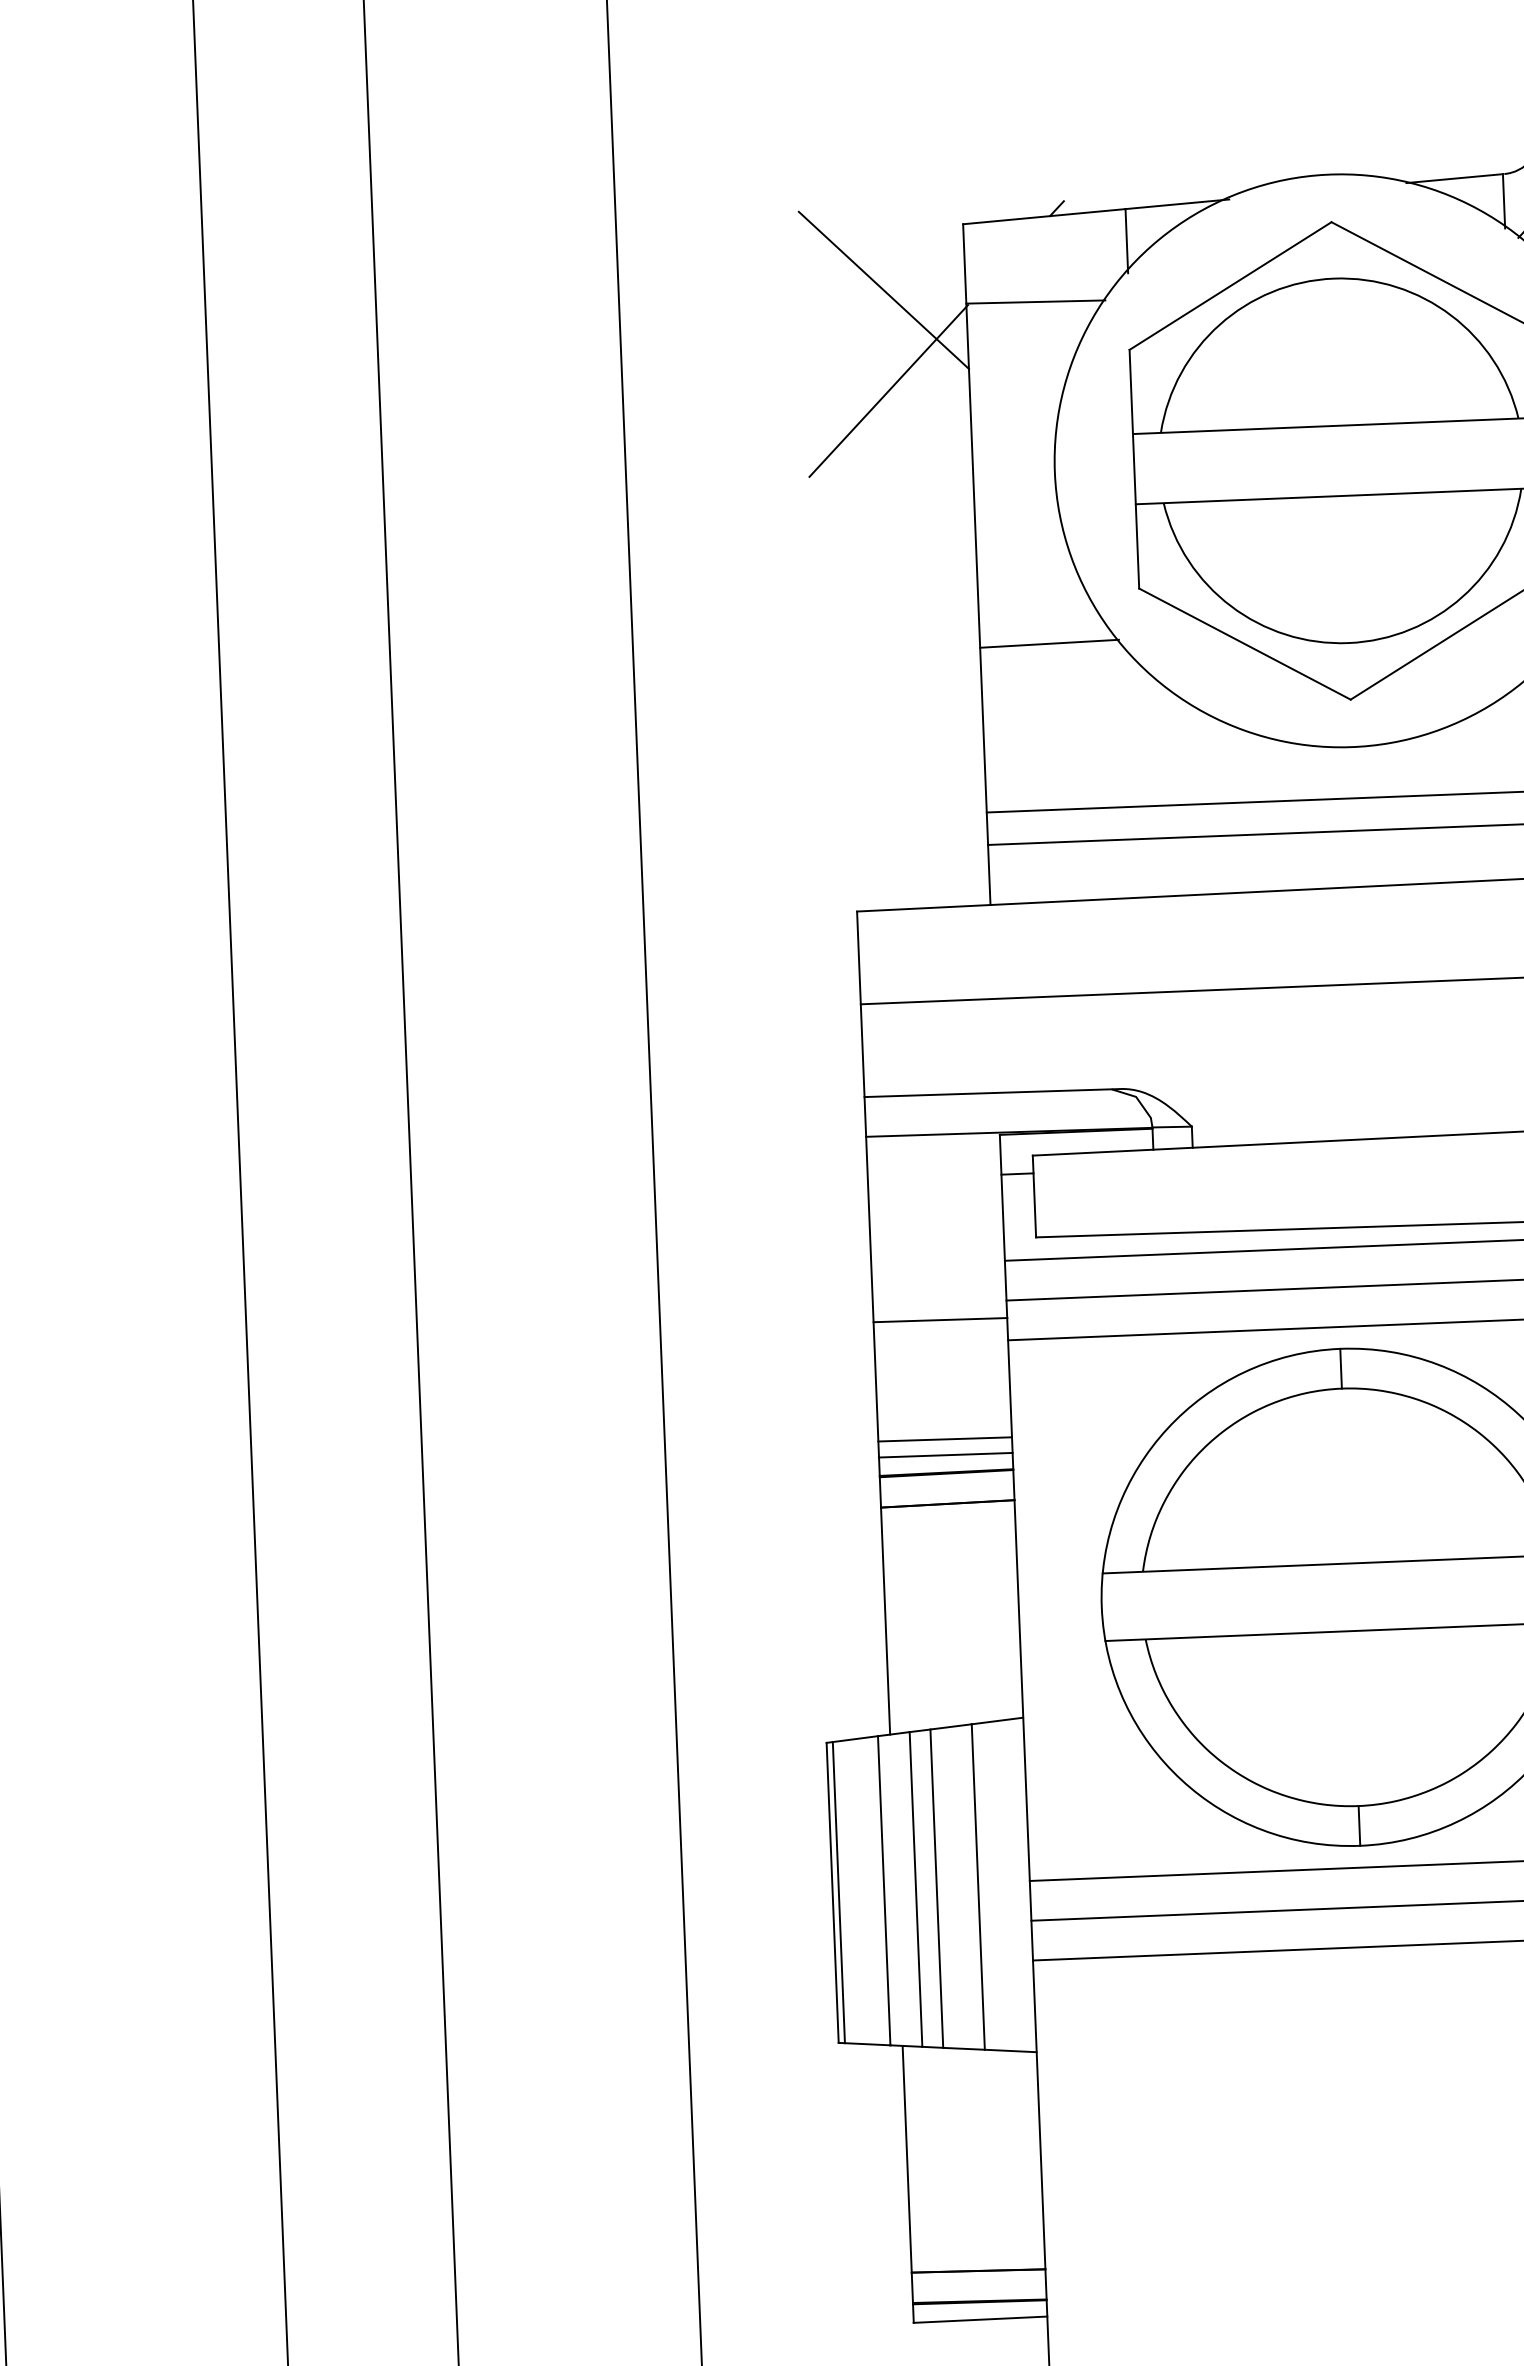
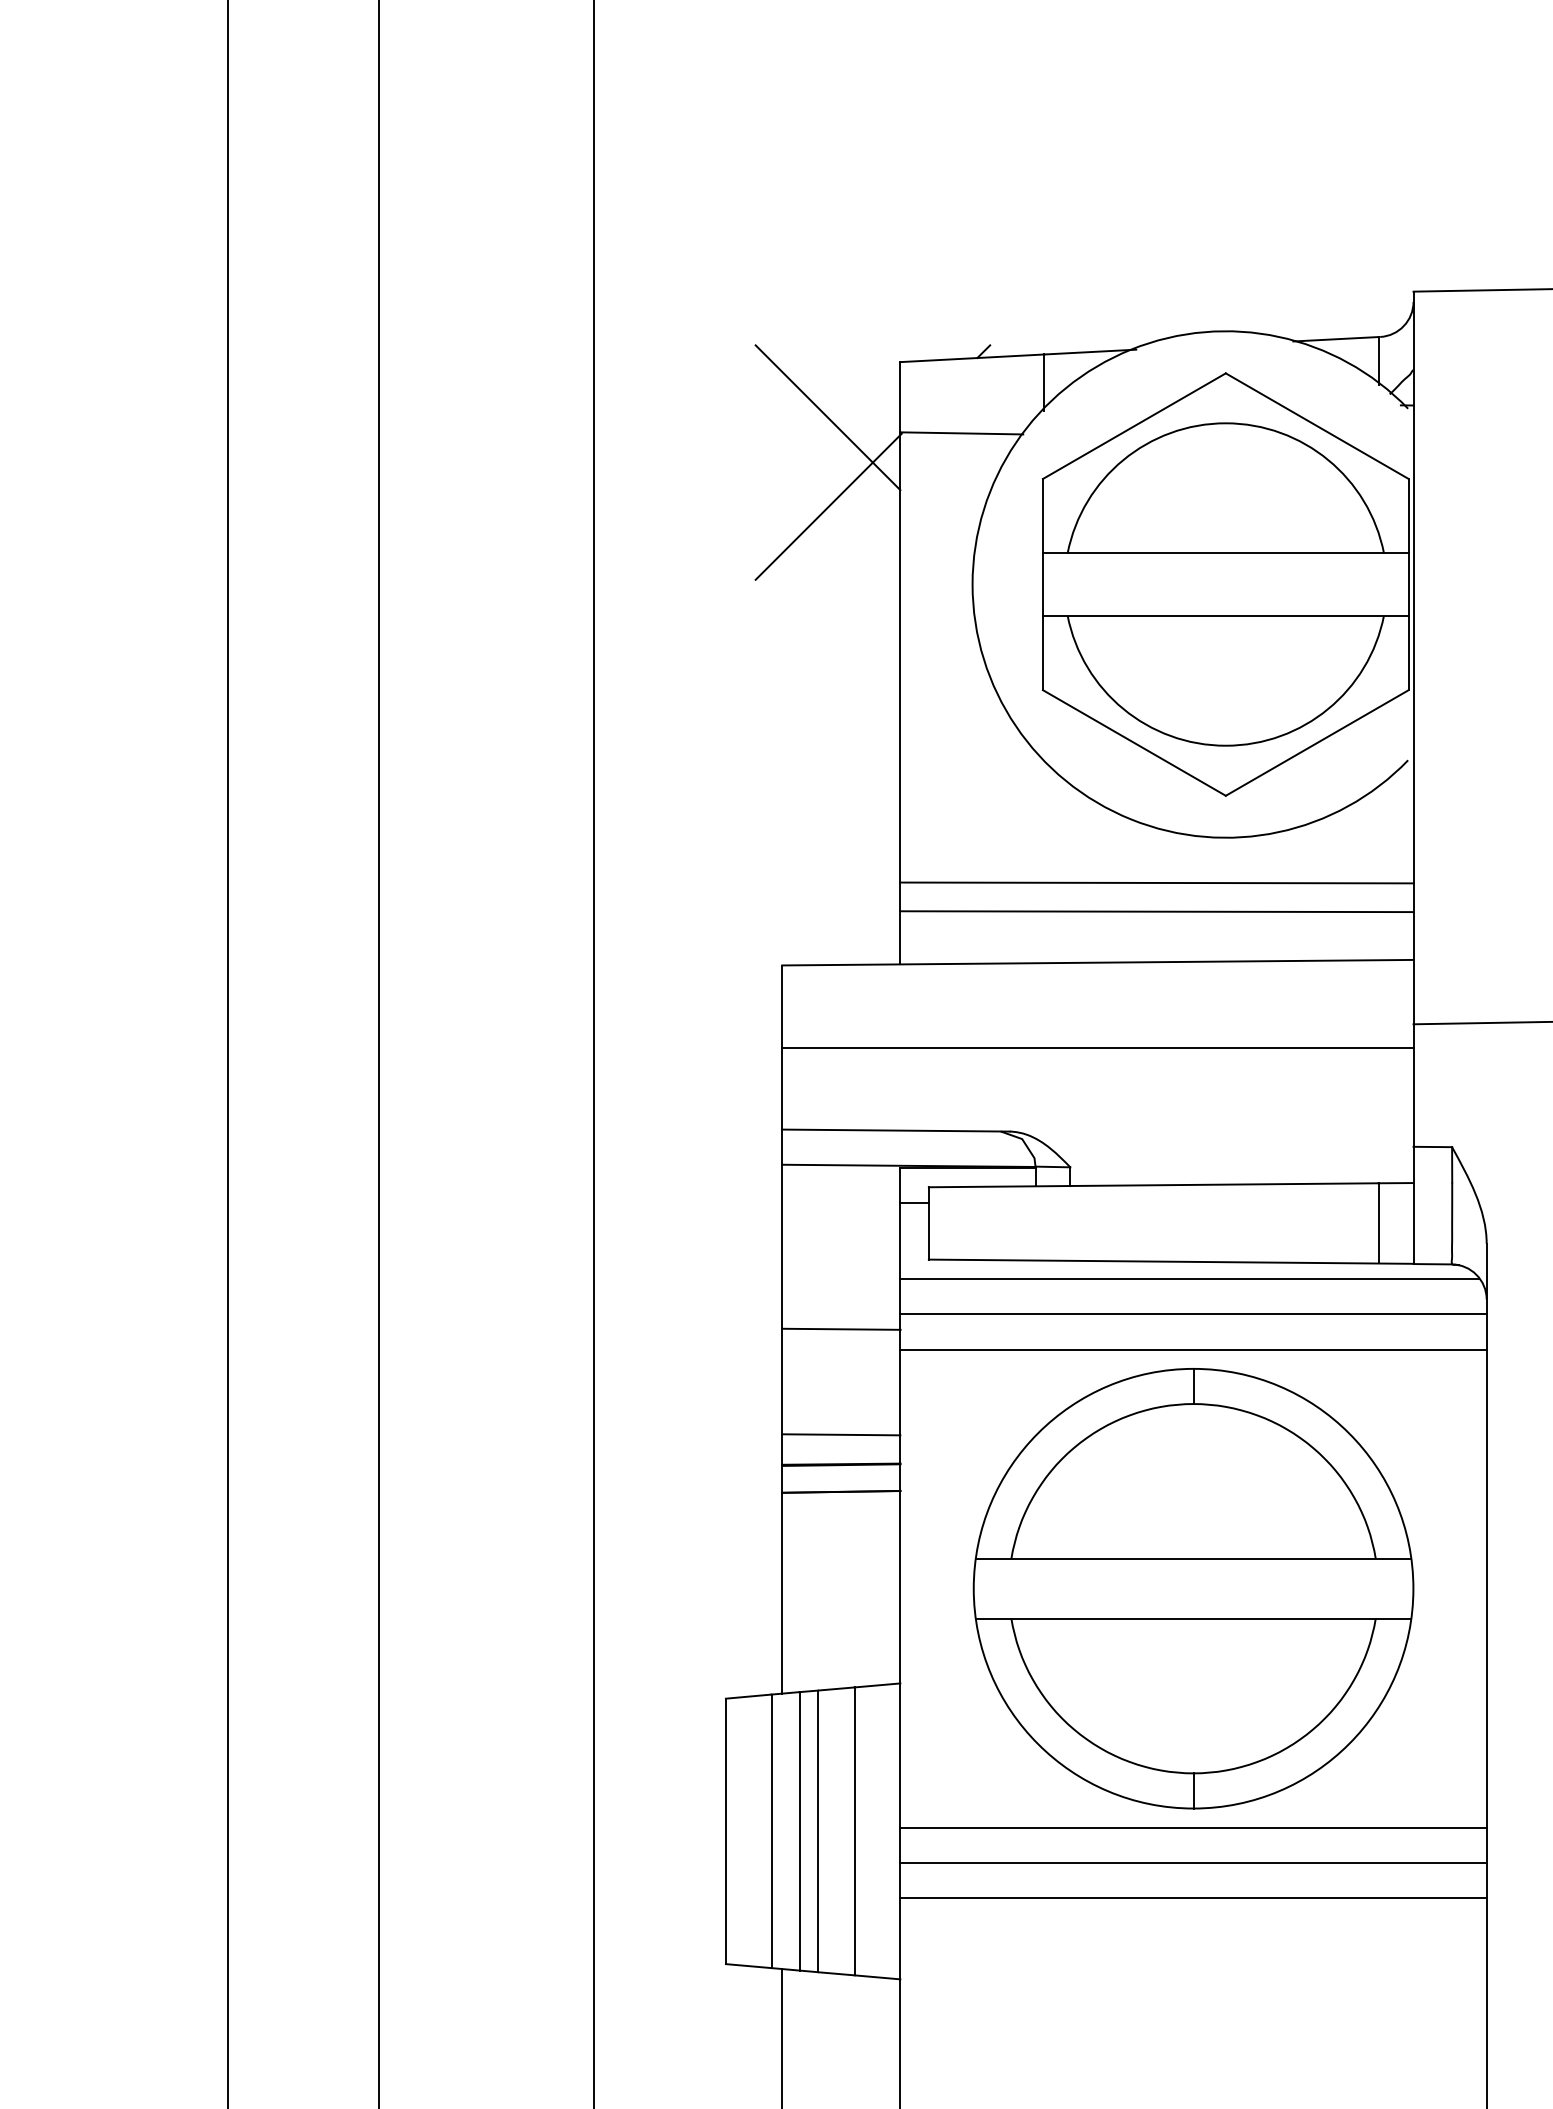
line: (1049, 643) -> (961, 735), removed
line: (945, 1454) -> (841, 1448), removed
line: (838, 1892) -> (731, 1831), removed

